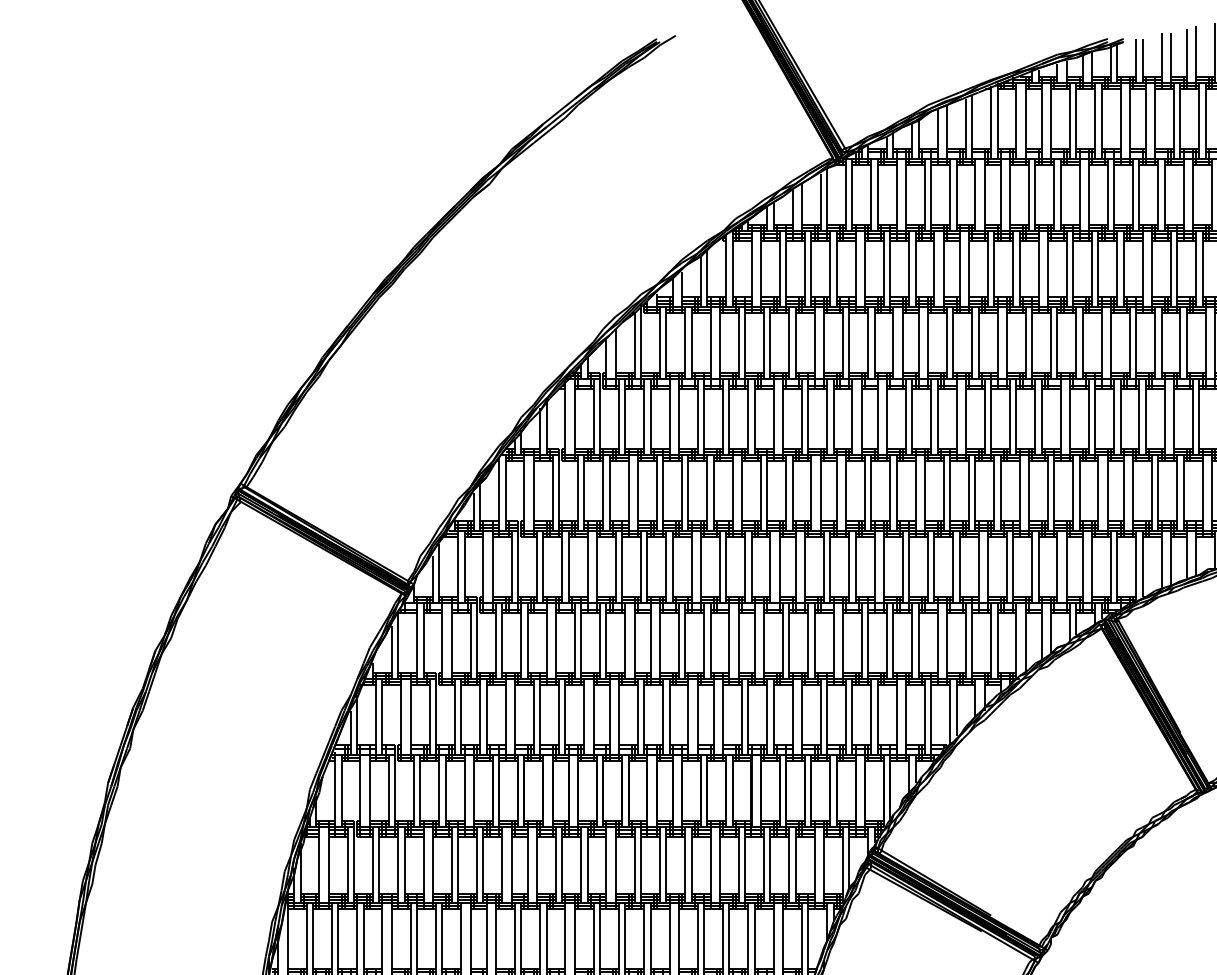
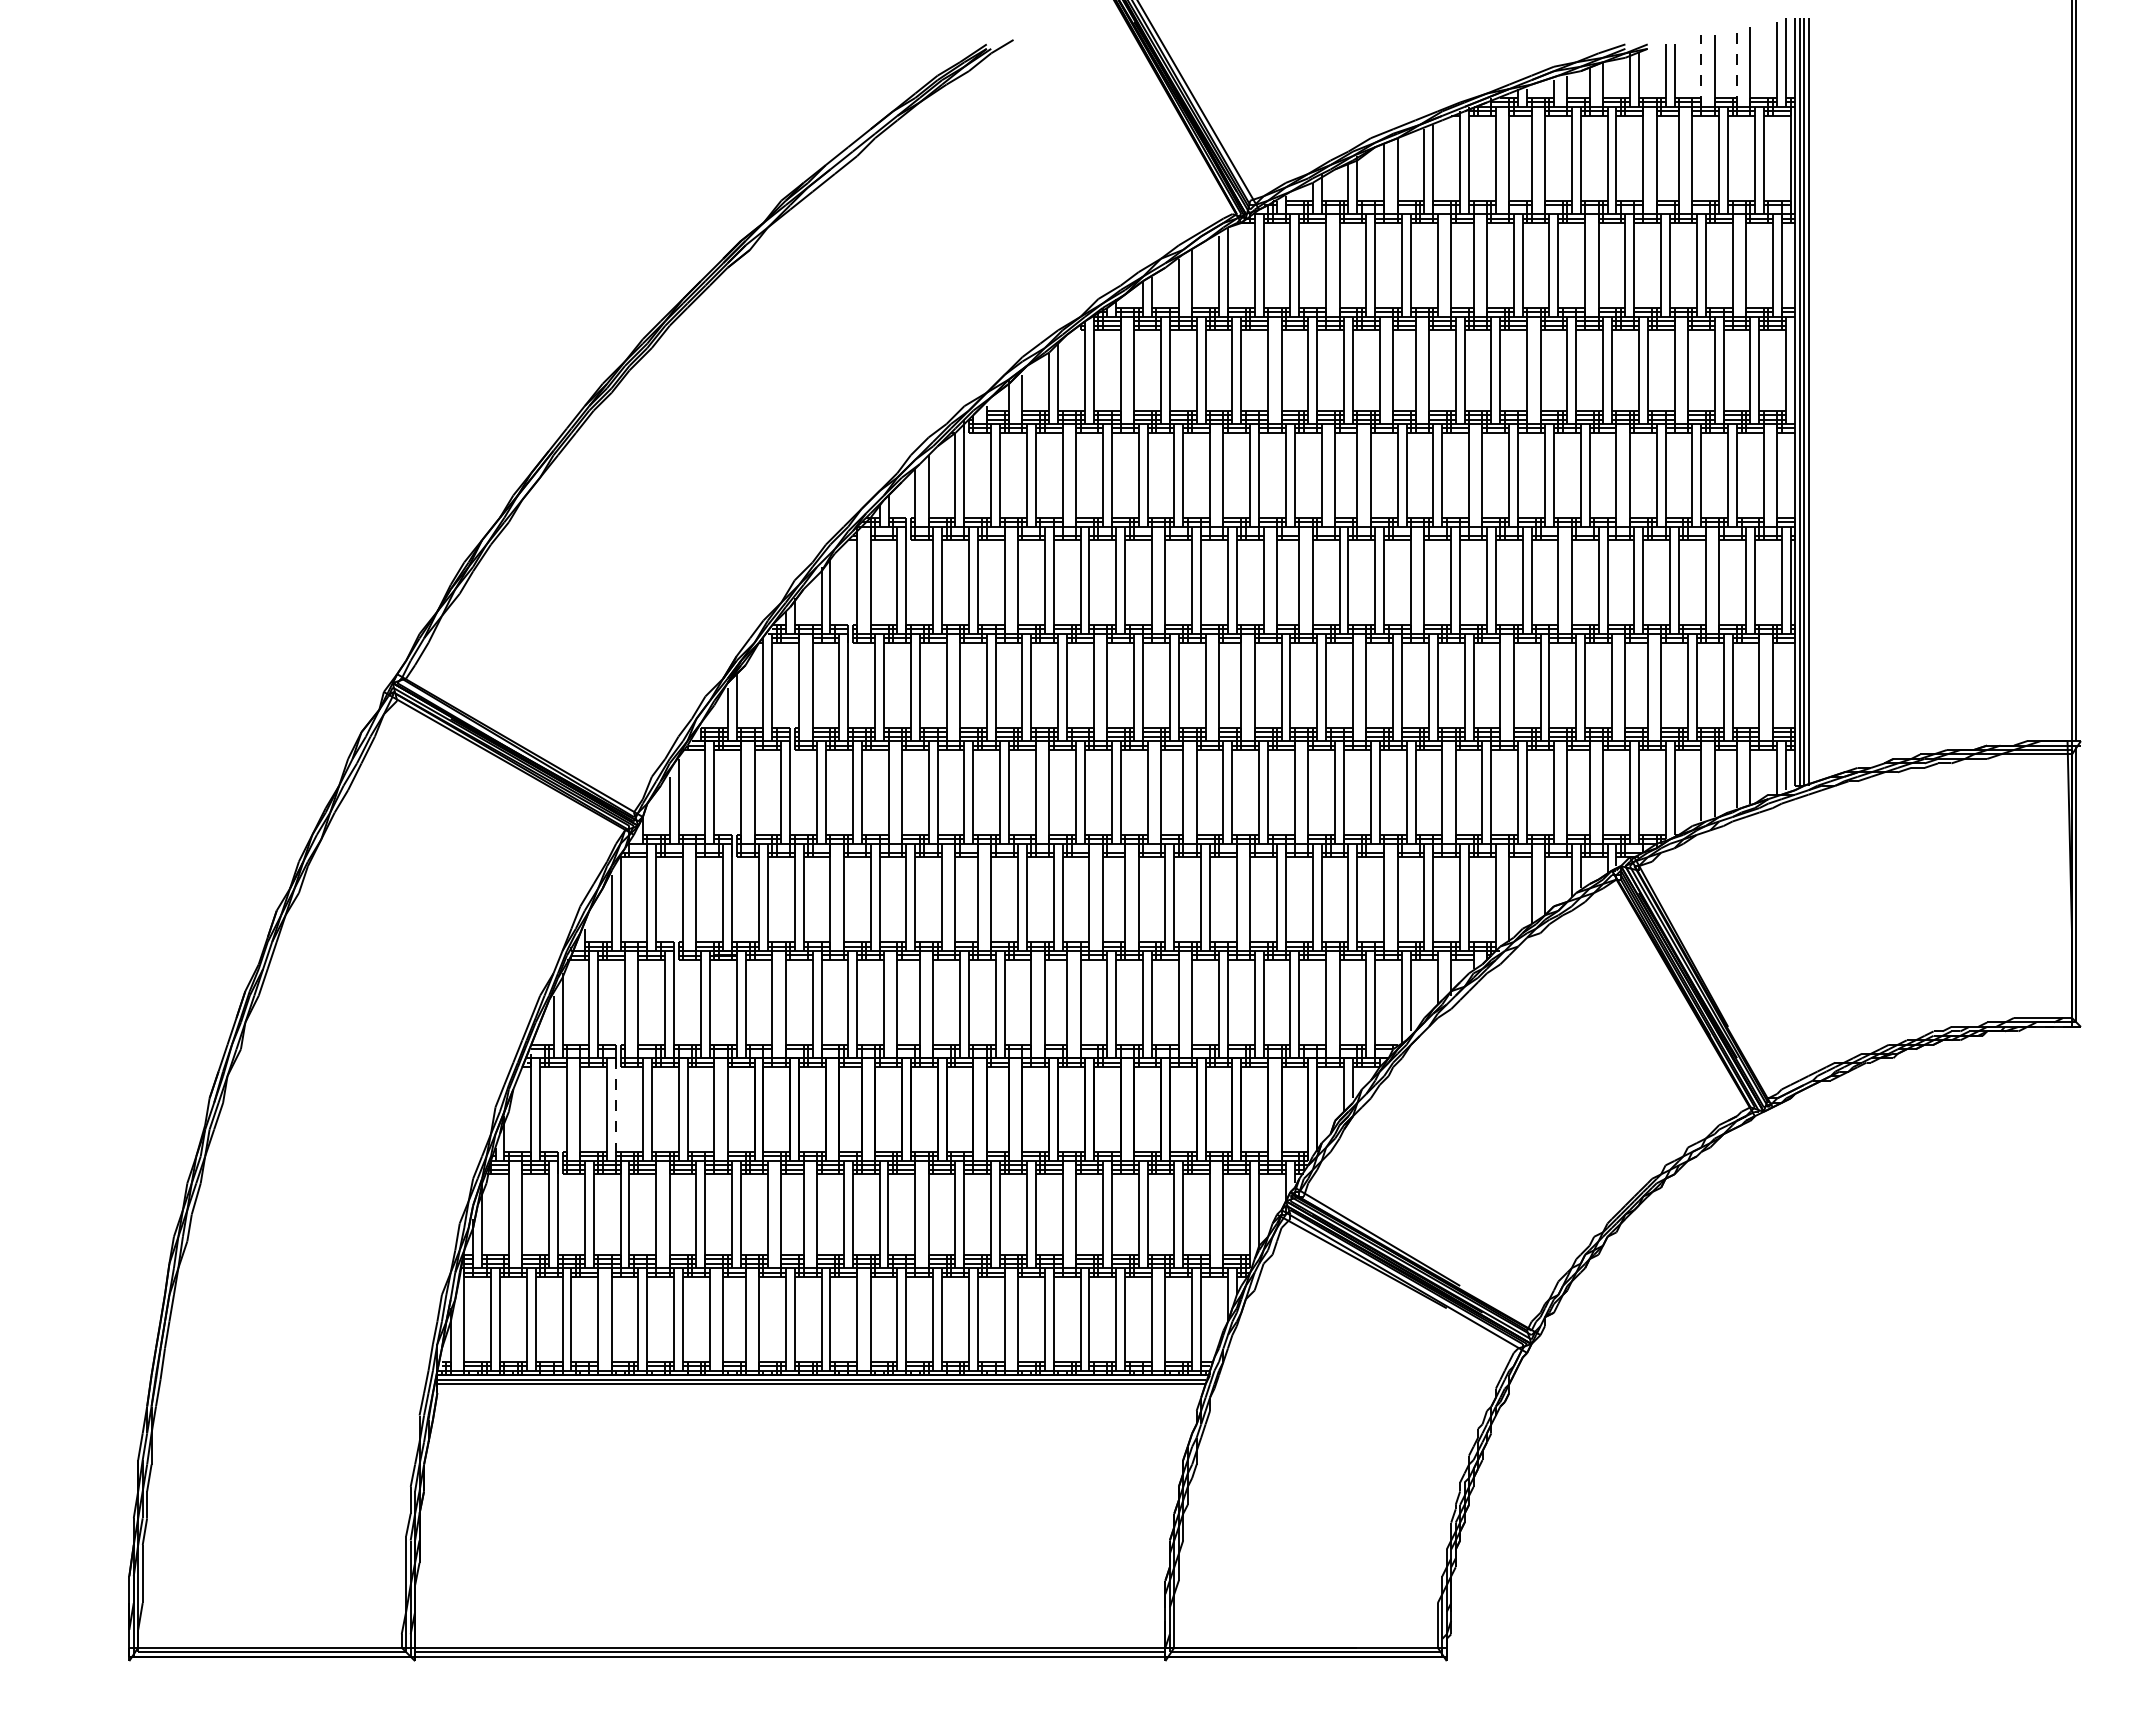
line: (1187, 55) -> (1737, 68), solid -> dashed
line: (1161, 57) -> (1701, 71), solid -> dashed
line: (395, 791) -> (616, 1110), solid -> dashed

